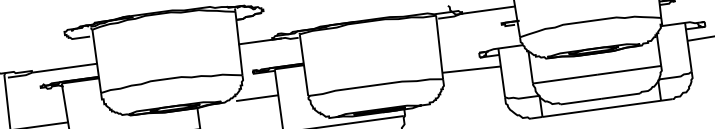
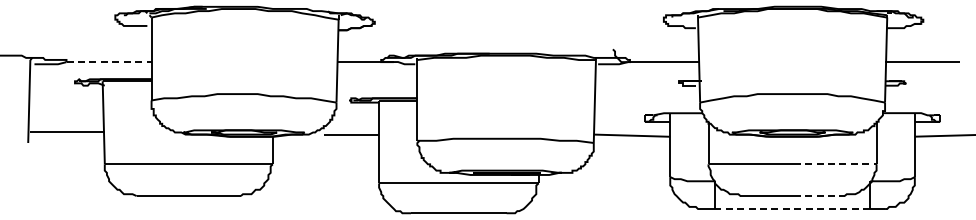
line: (65, 68) -> (109, 62), solid -> dashed
line: (629, 70) -> (835, 164), solid -> dashed
line: (621, 96) -> (819, 196), solid -> dashed
line: (601, 109) -> (792, 209), solid -> dashed

